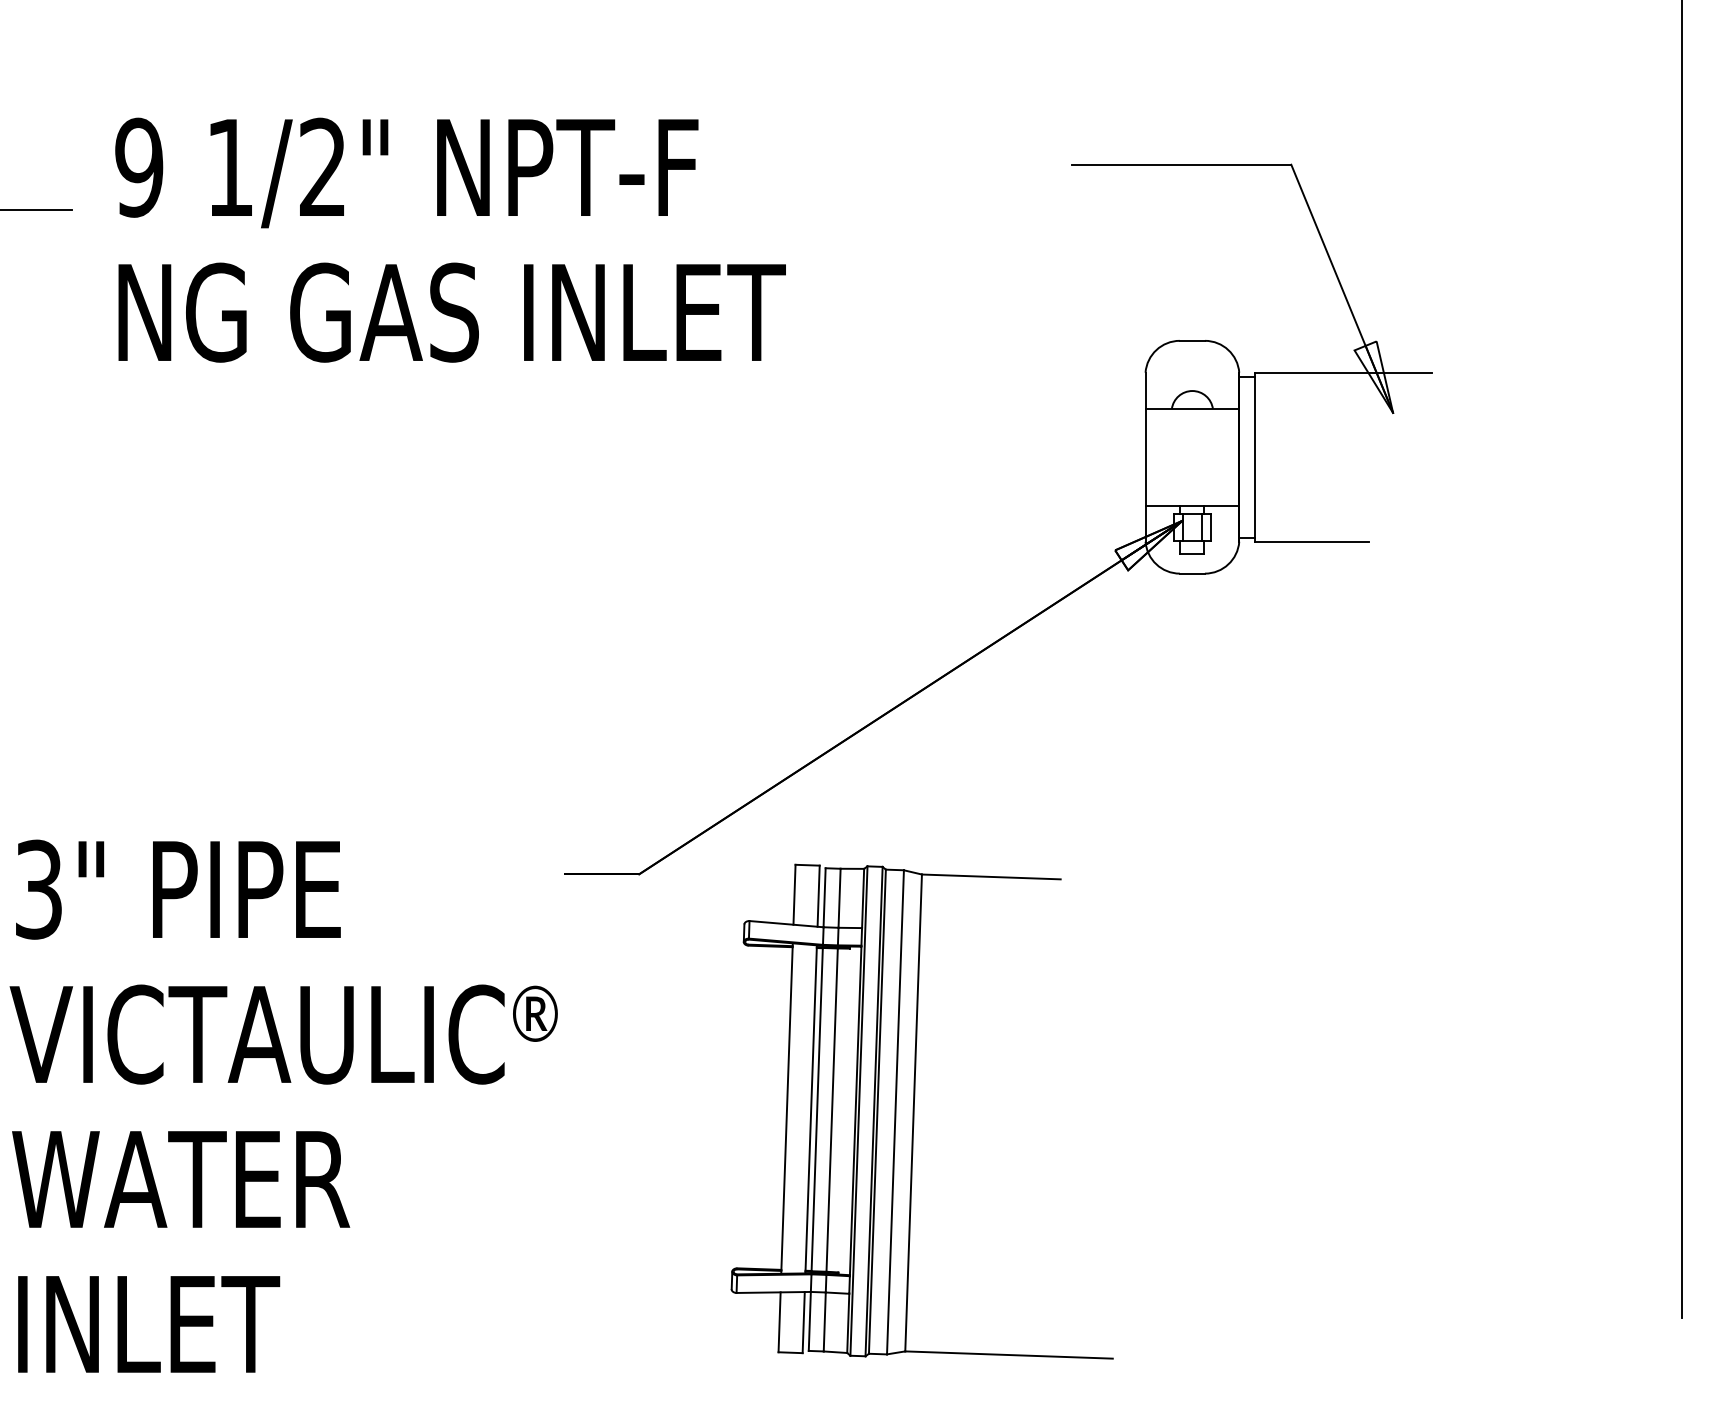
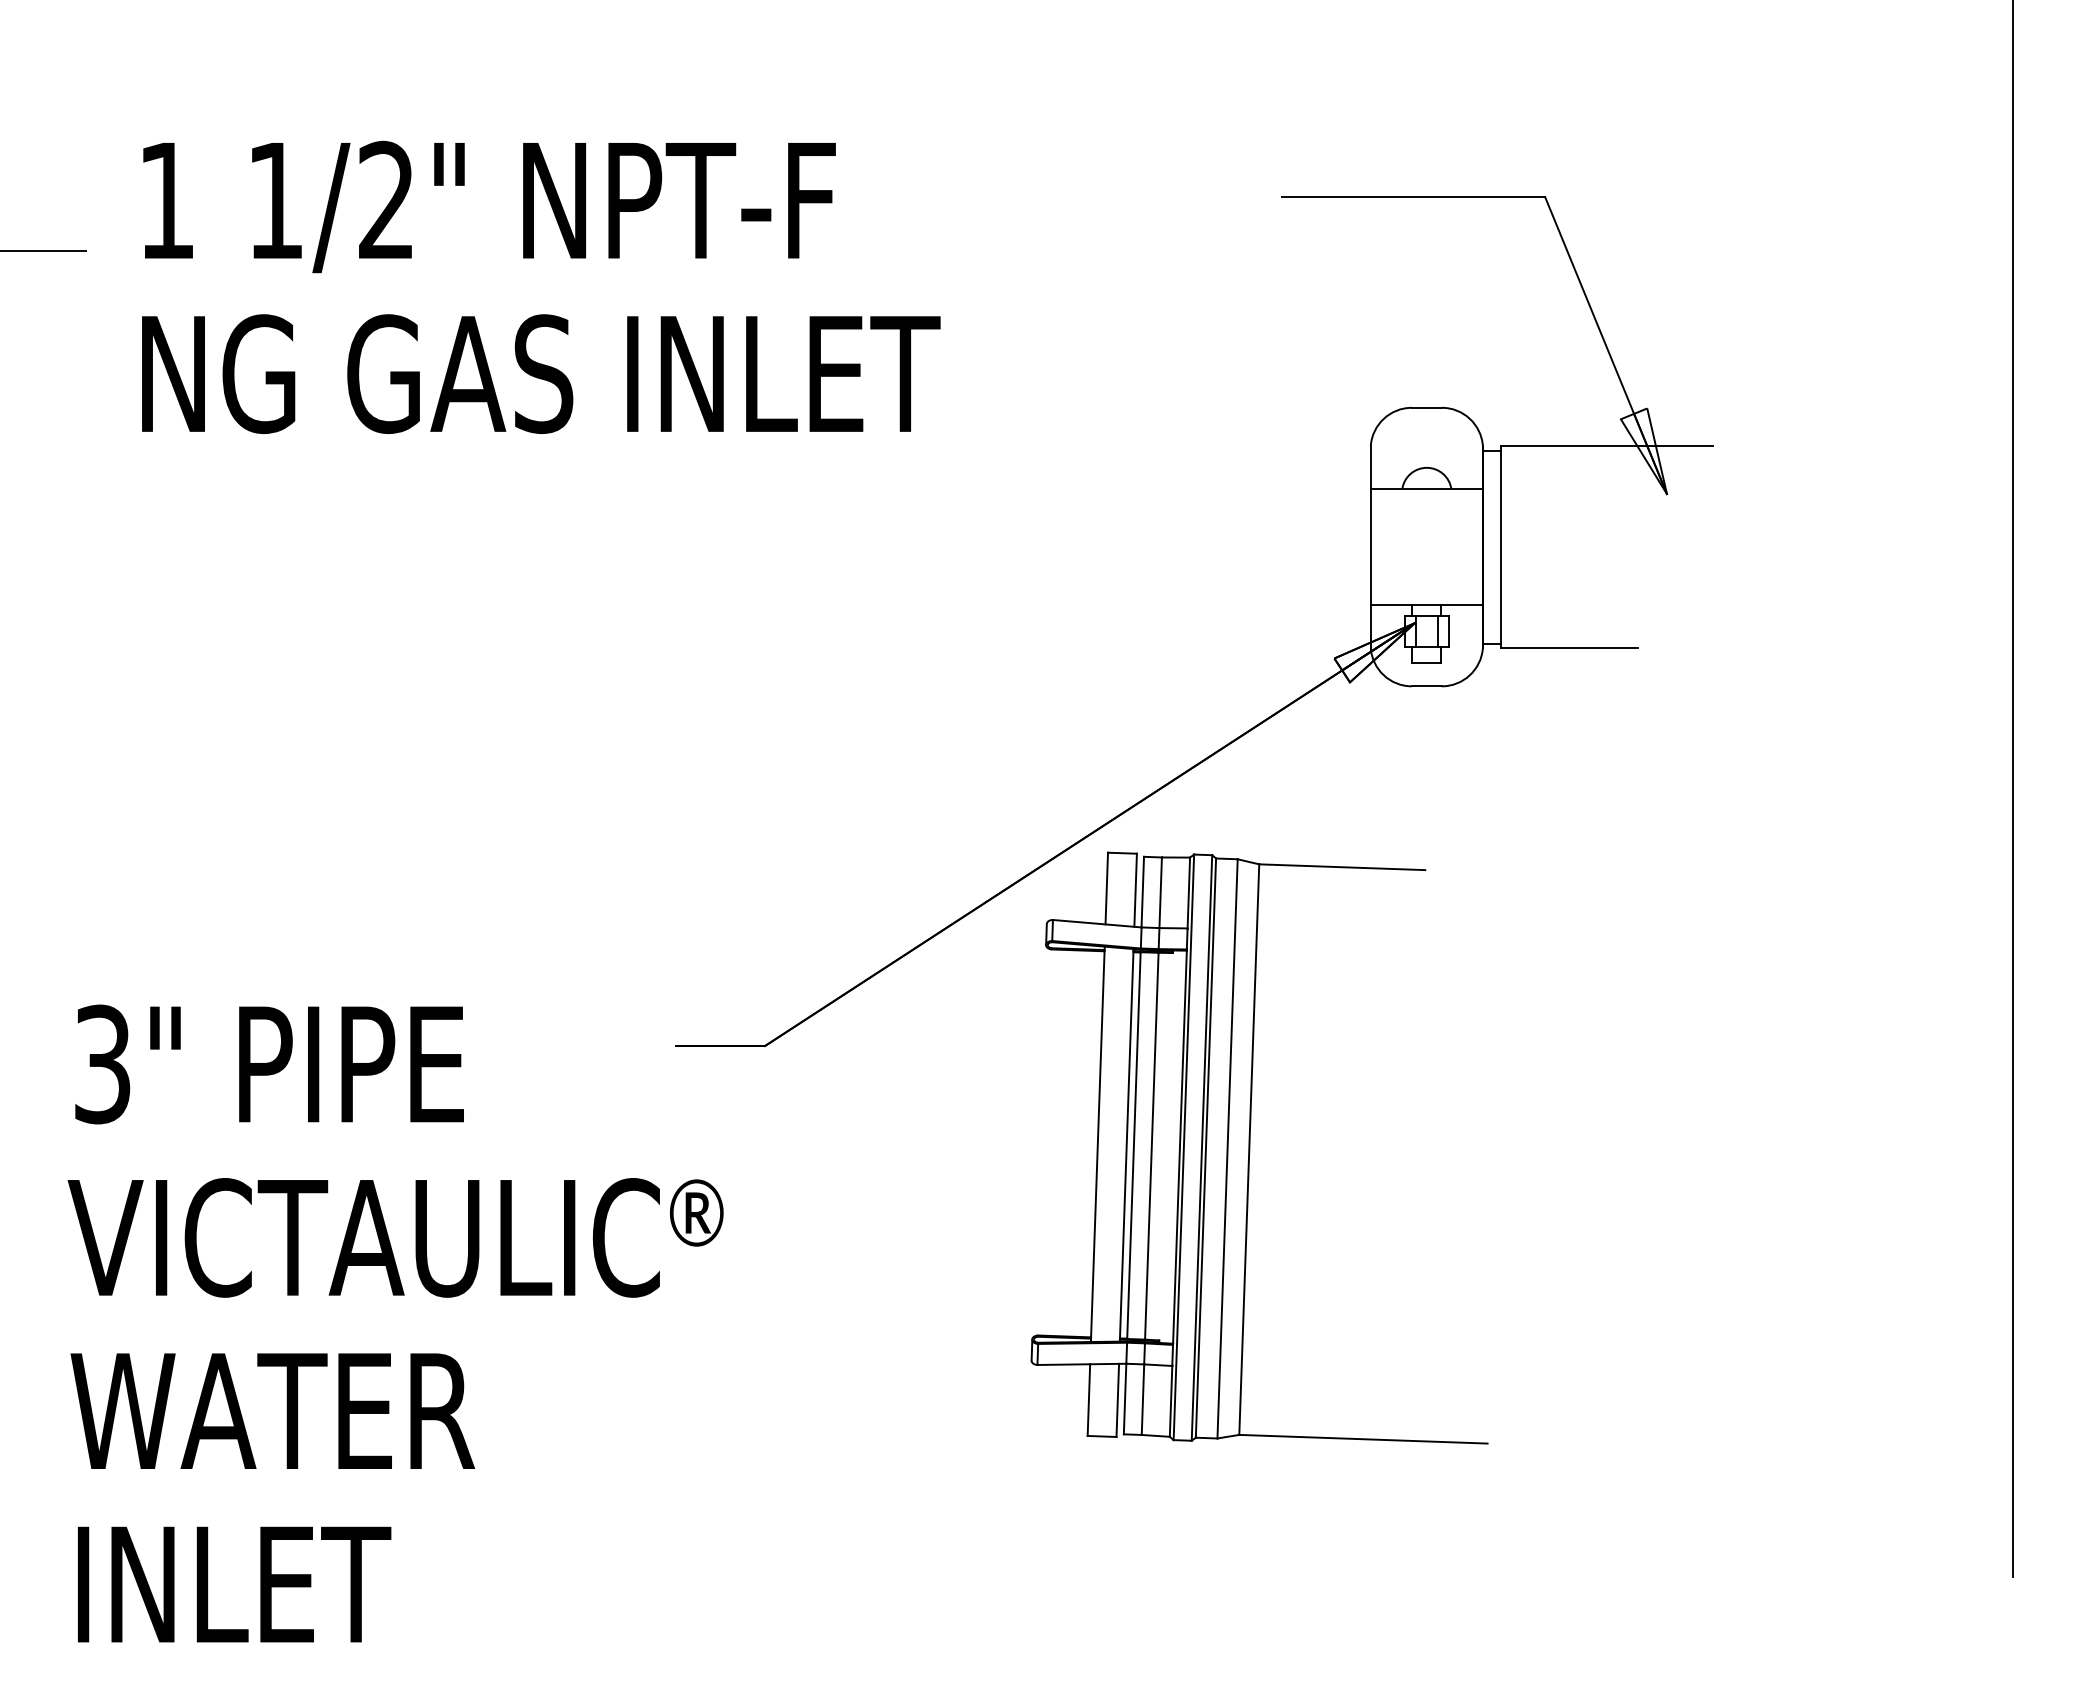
text: (139, 167) -> (166, 200), 9 -> 1
text: (283, 1106) -> (395, 1323), moved
part: (914, 1111) -> (1250, 1147), moved

